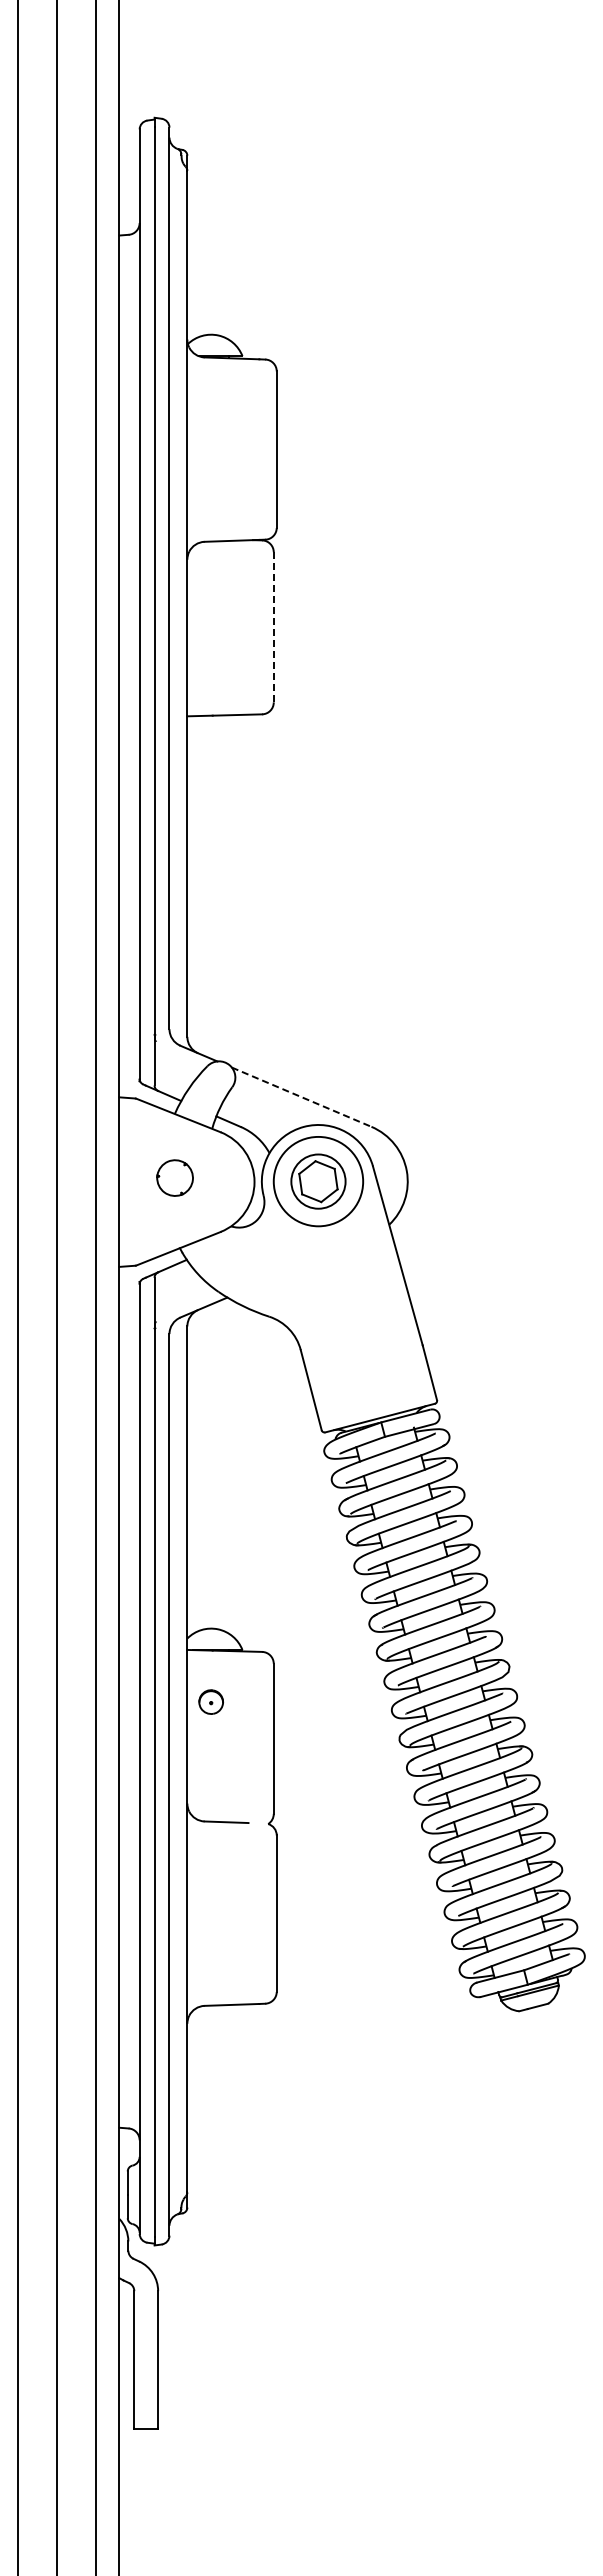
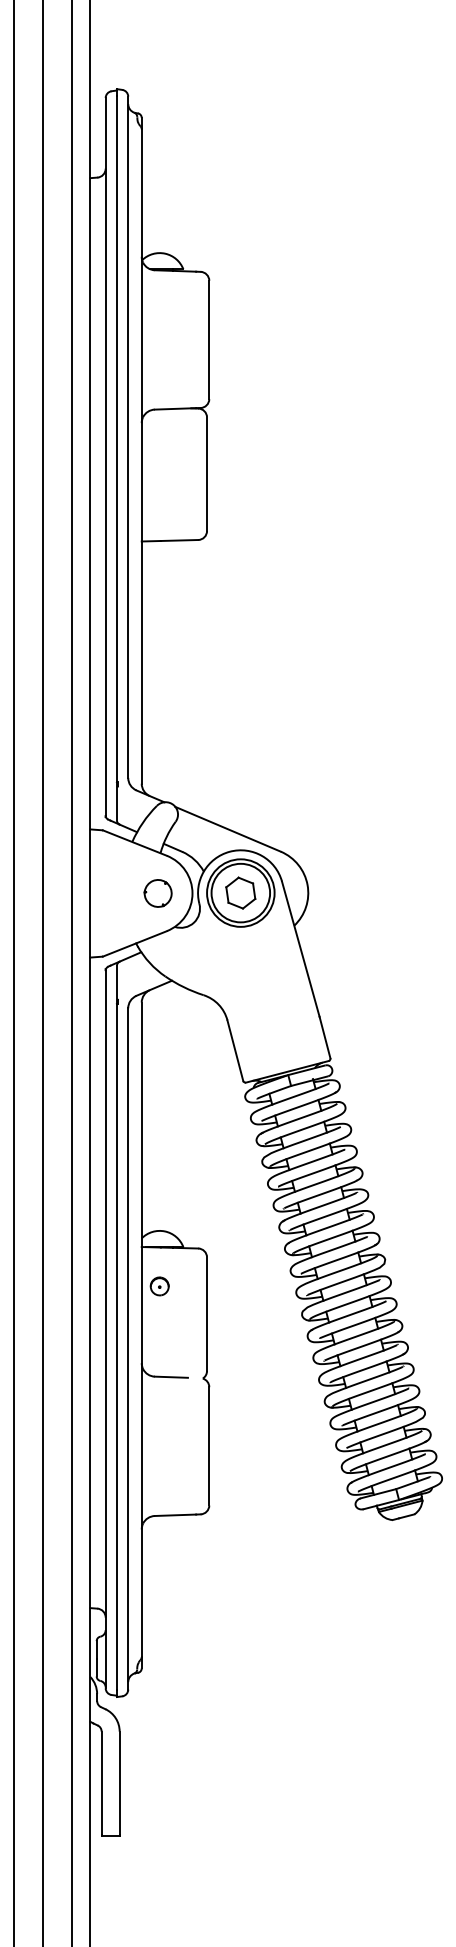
line: (273, 626) -> (206, 473), dashed -> solid
line: (301, 1097) -> (228, 829), dashed -> solid
part: (174, 1177) -> (157, 893), moved
circle: (318, 1181) -> (240, 893), size x1.43

